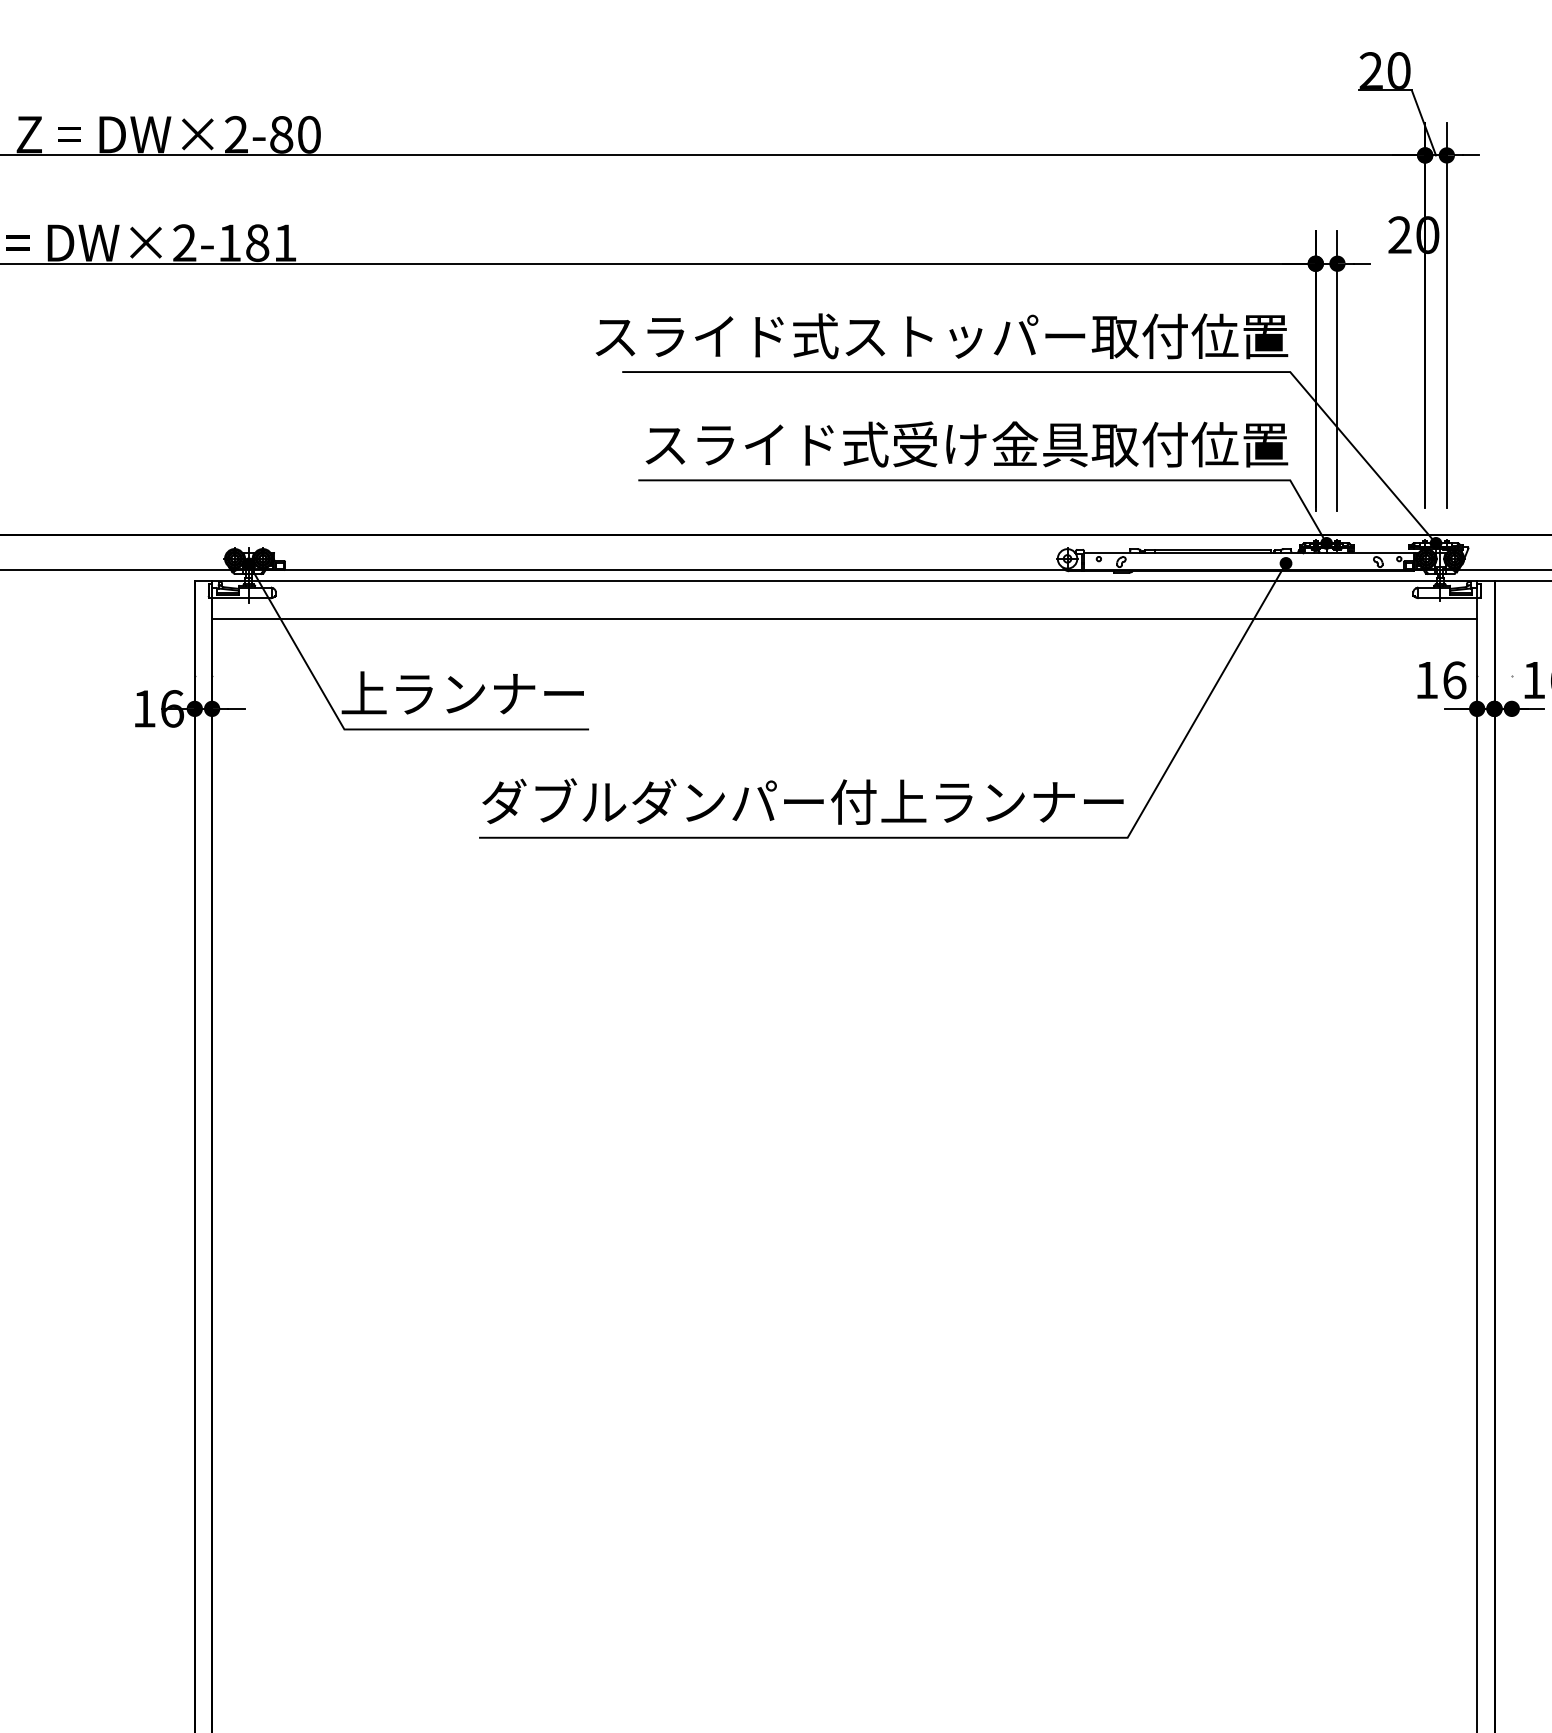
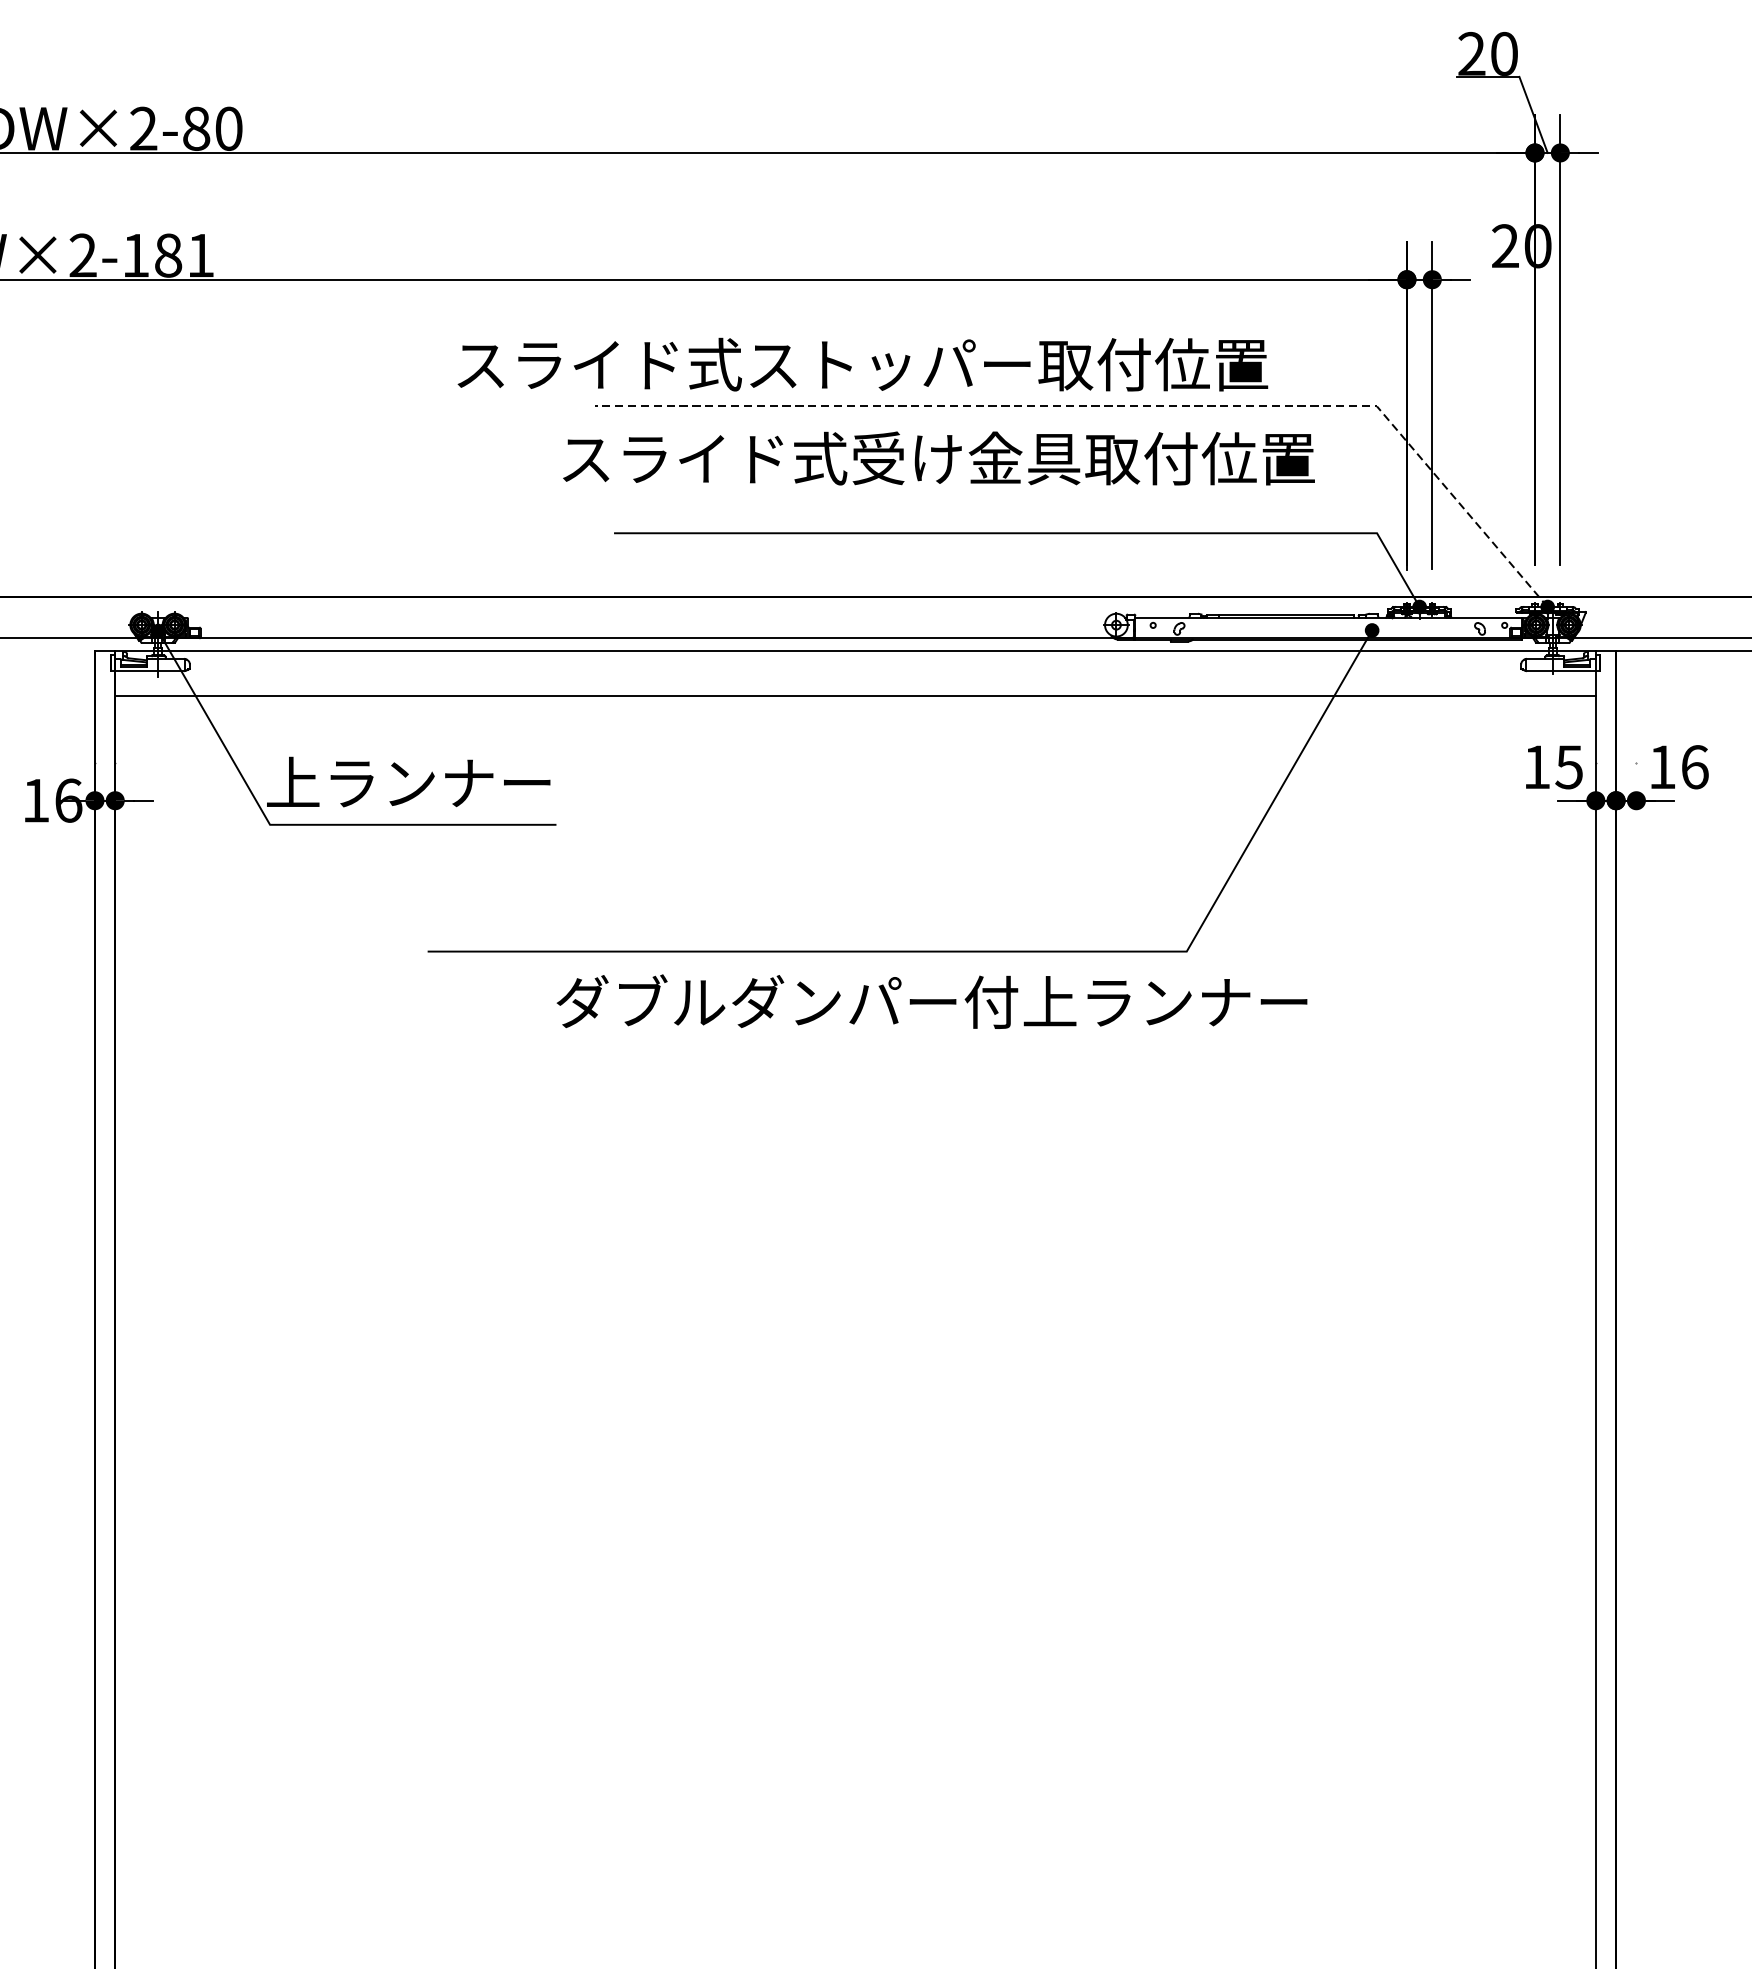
text: (942, 336) -> (863, 364), moved
line: (1068, 372) -> (1117, 407), solid -> dashed
text: (966, 444) -> (938, 458), moved
text: (1454, 680) -> (1569, 767), 16 -> 15
text: (802, 801) -> (931, 1001), moved

